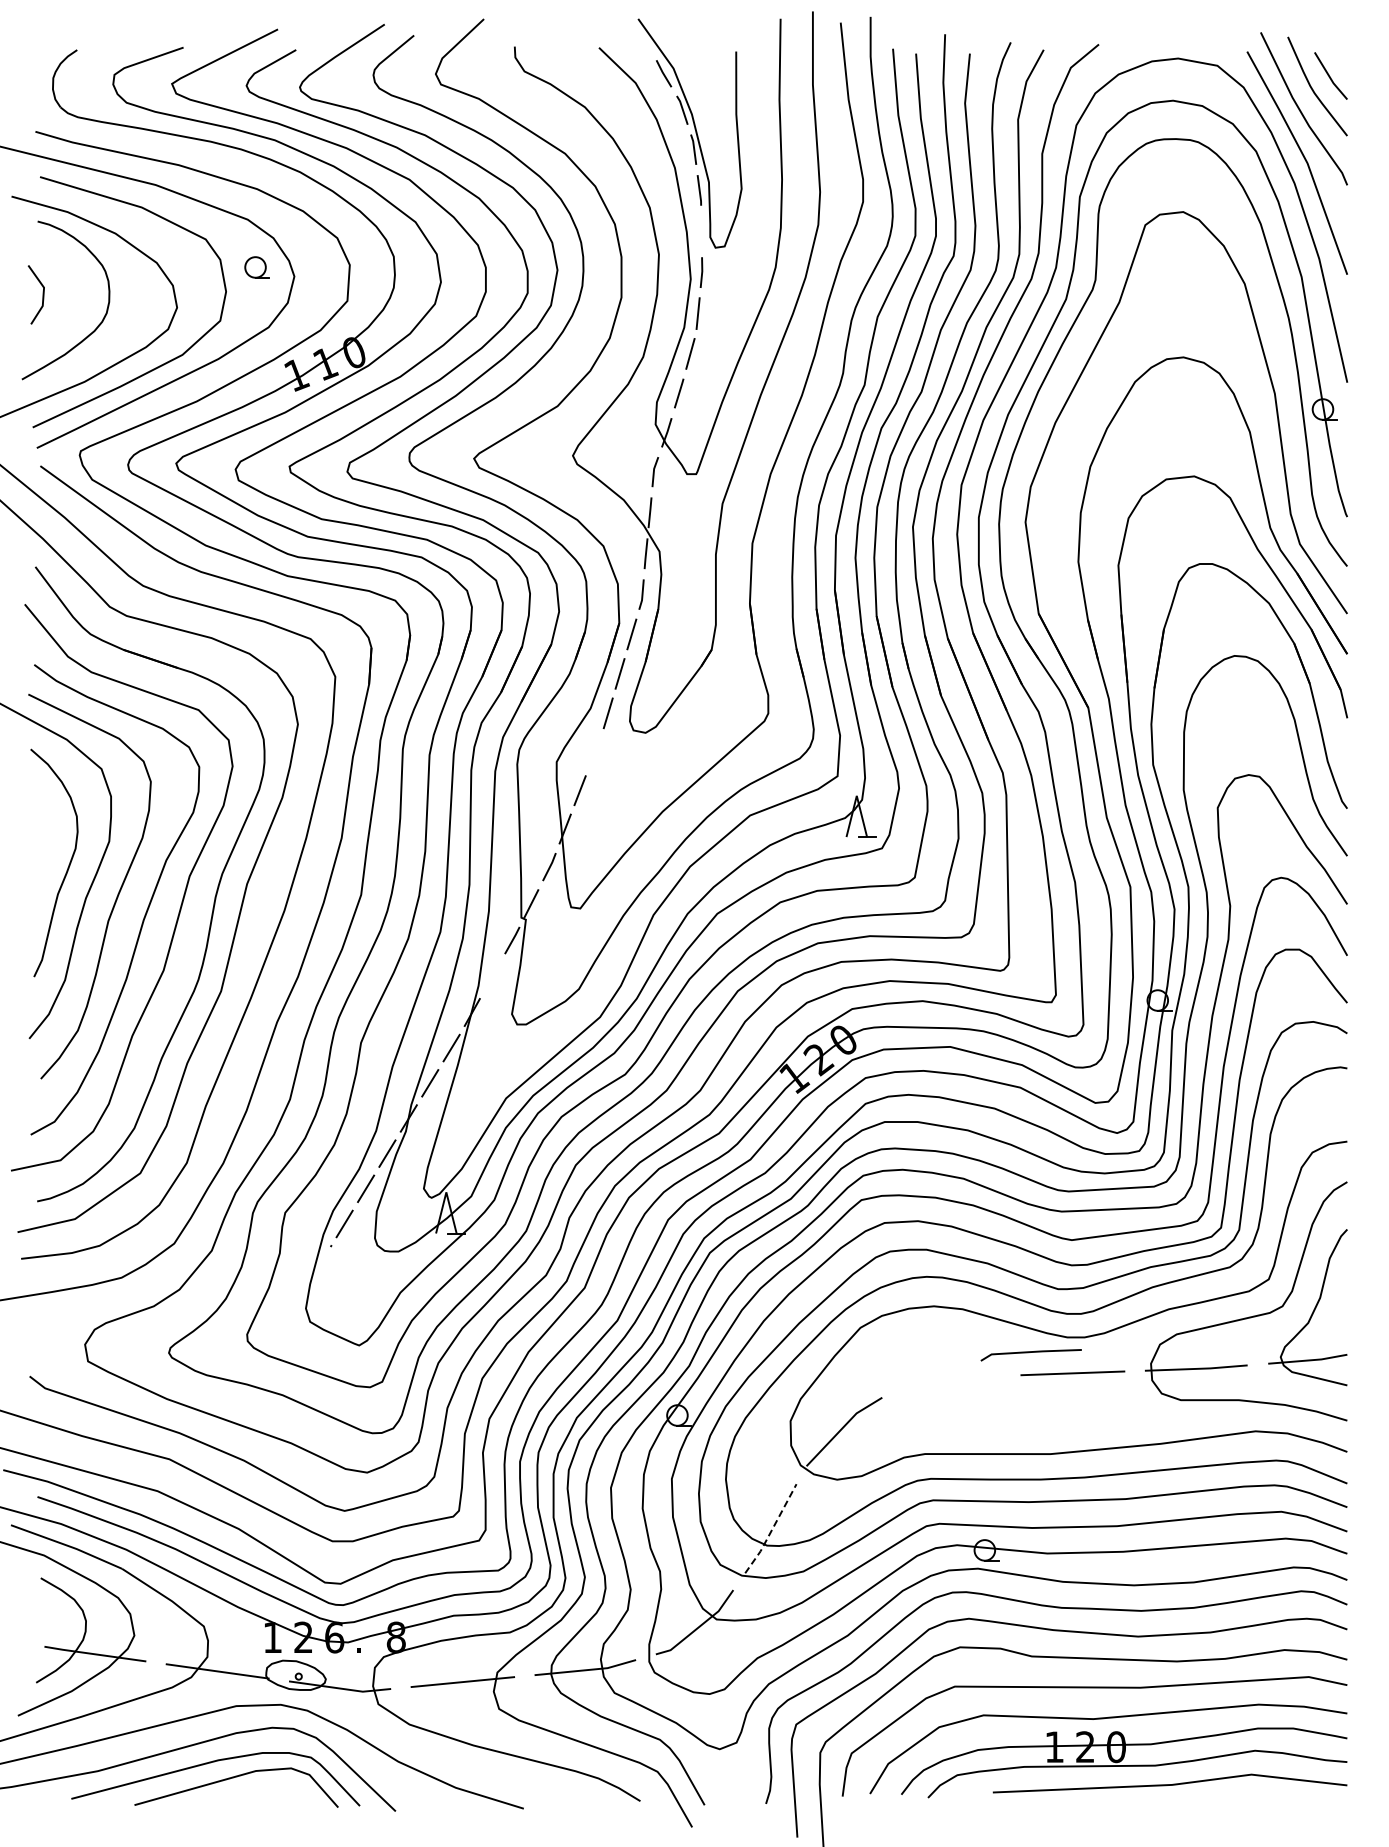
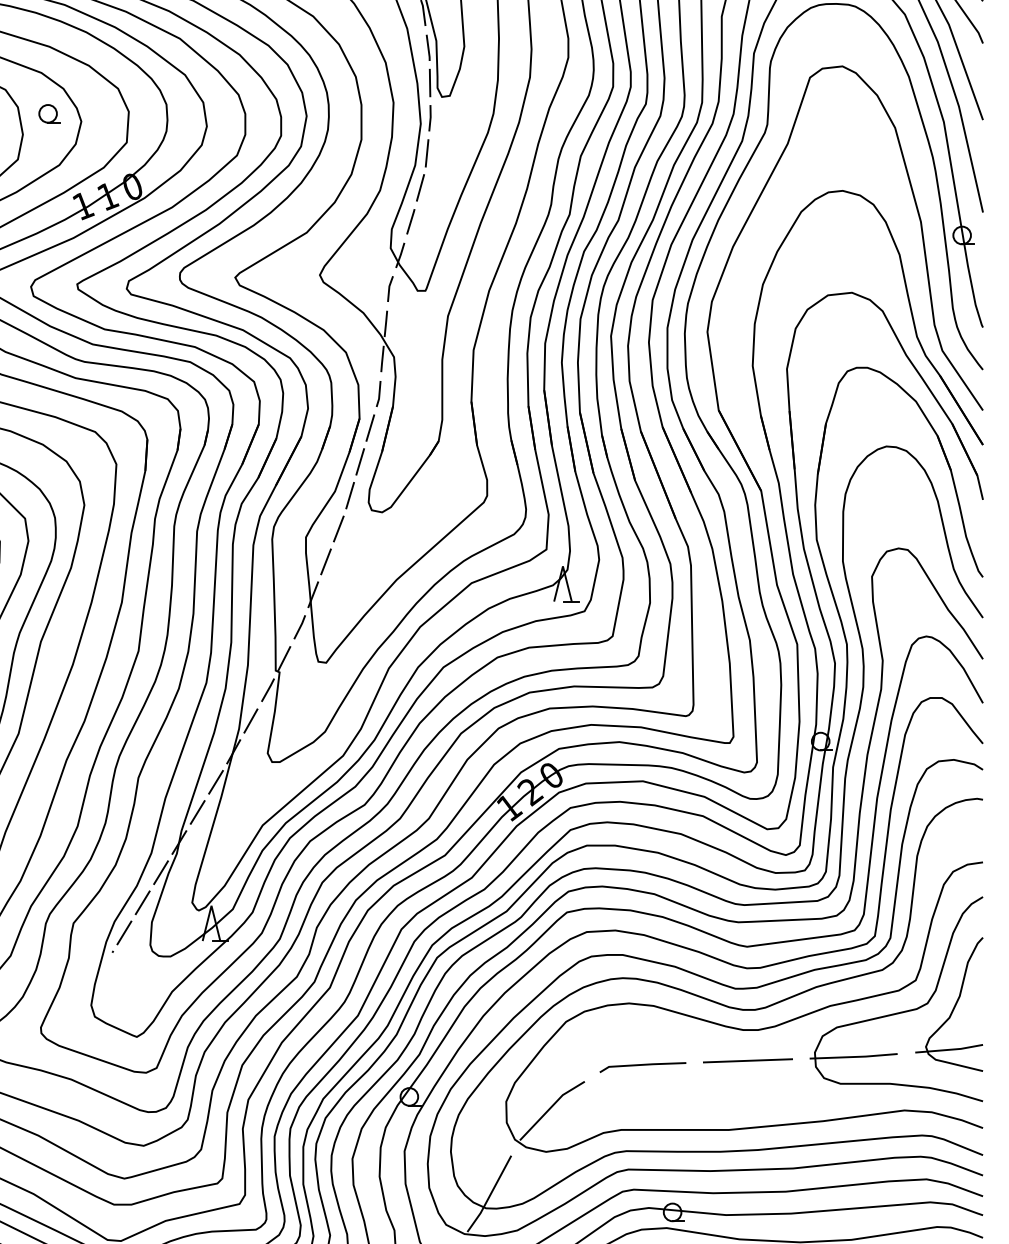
line: (701, 231) -> (429, 83), added
line: (594, 751) -> (338, 528), added
line: (491, 976) -> (250, 720), added
line: (1028, 1353) -> (640, 1066), moved
line: (772, 1529) -> (490, 1194), dashed -> solid

